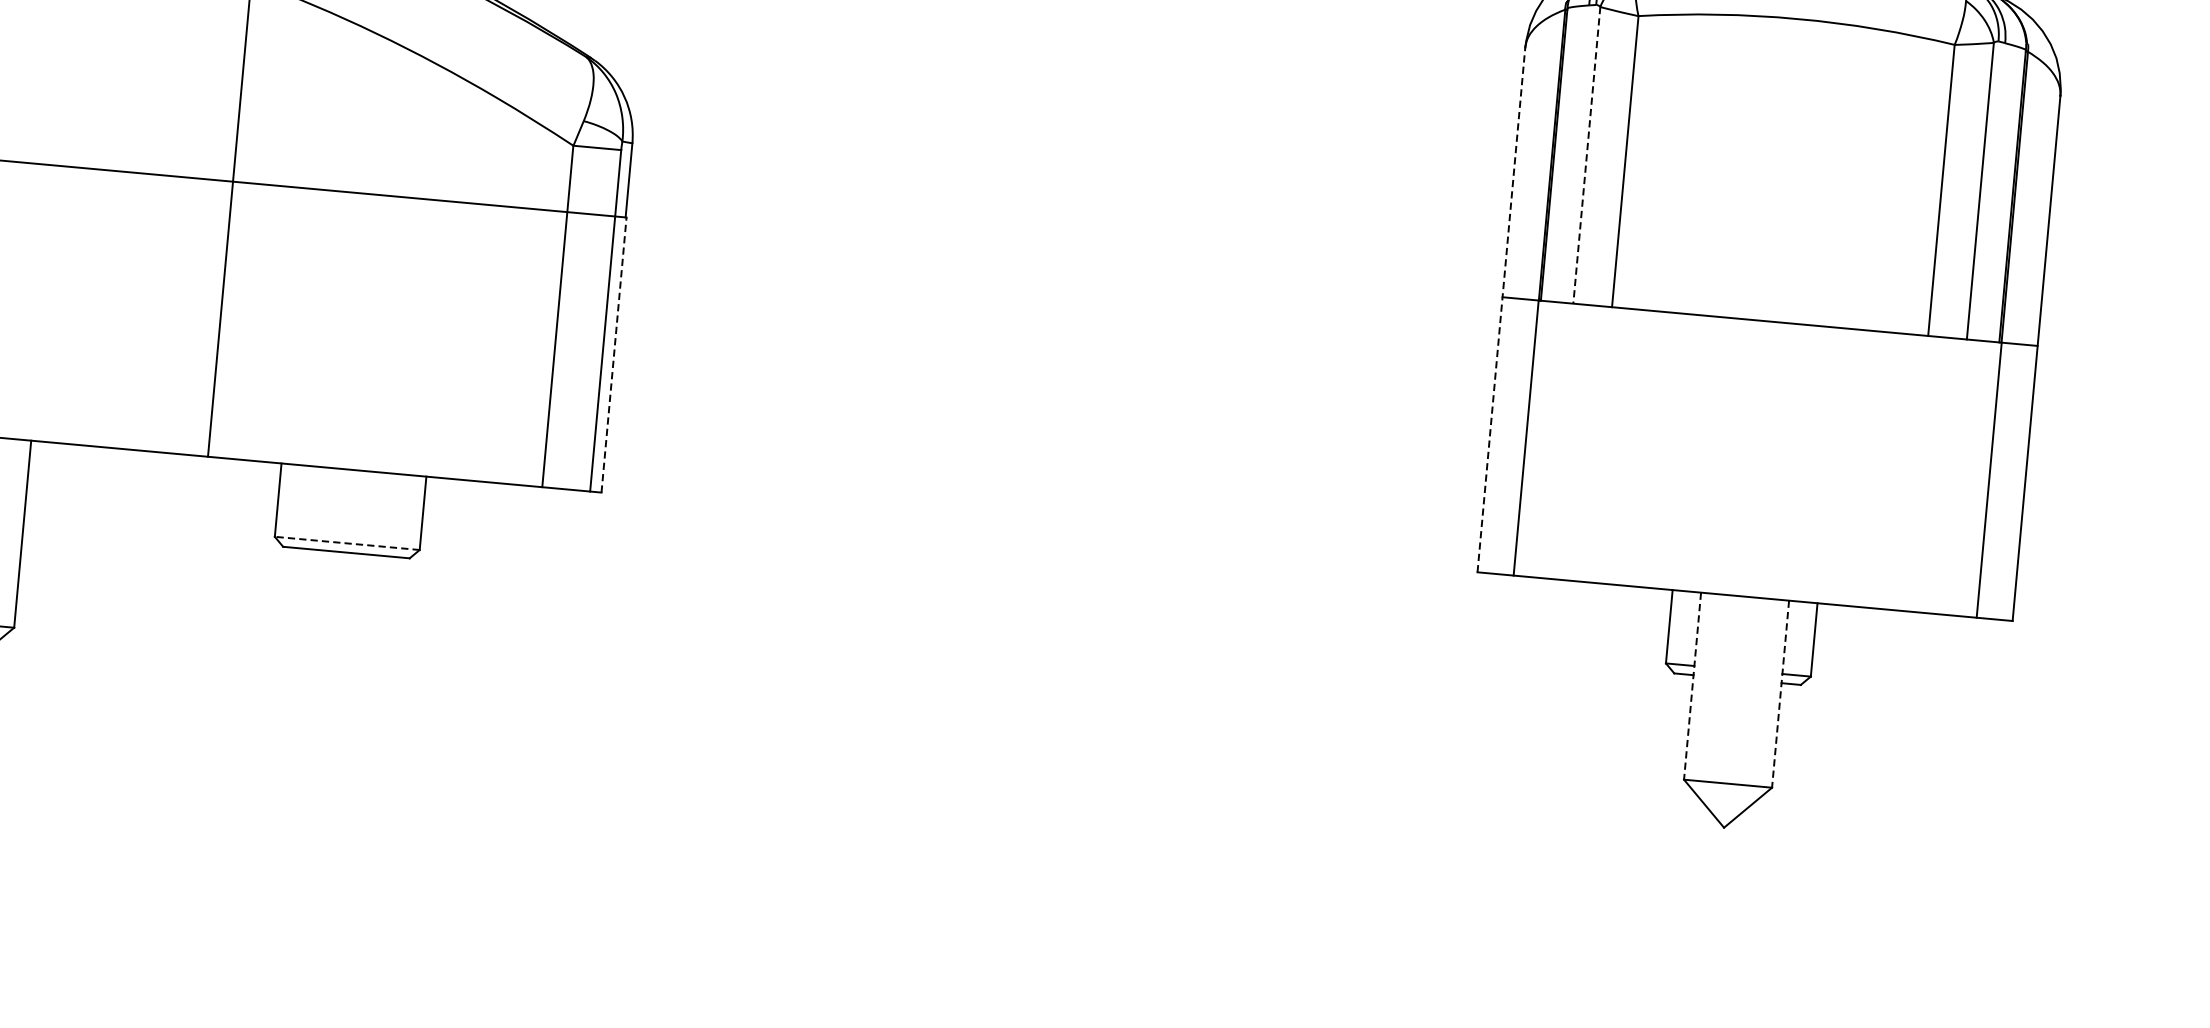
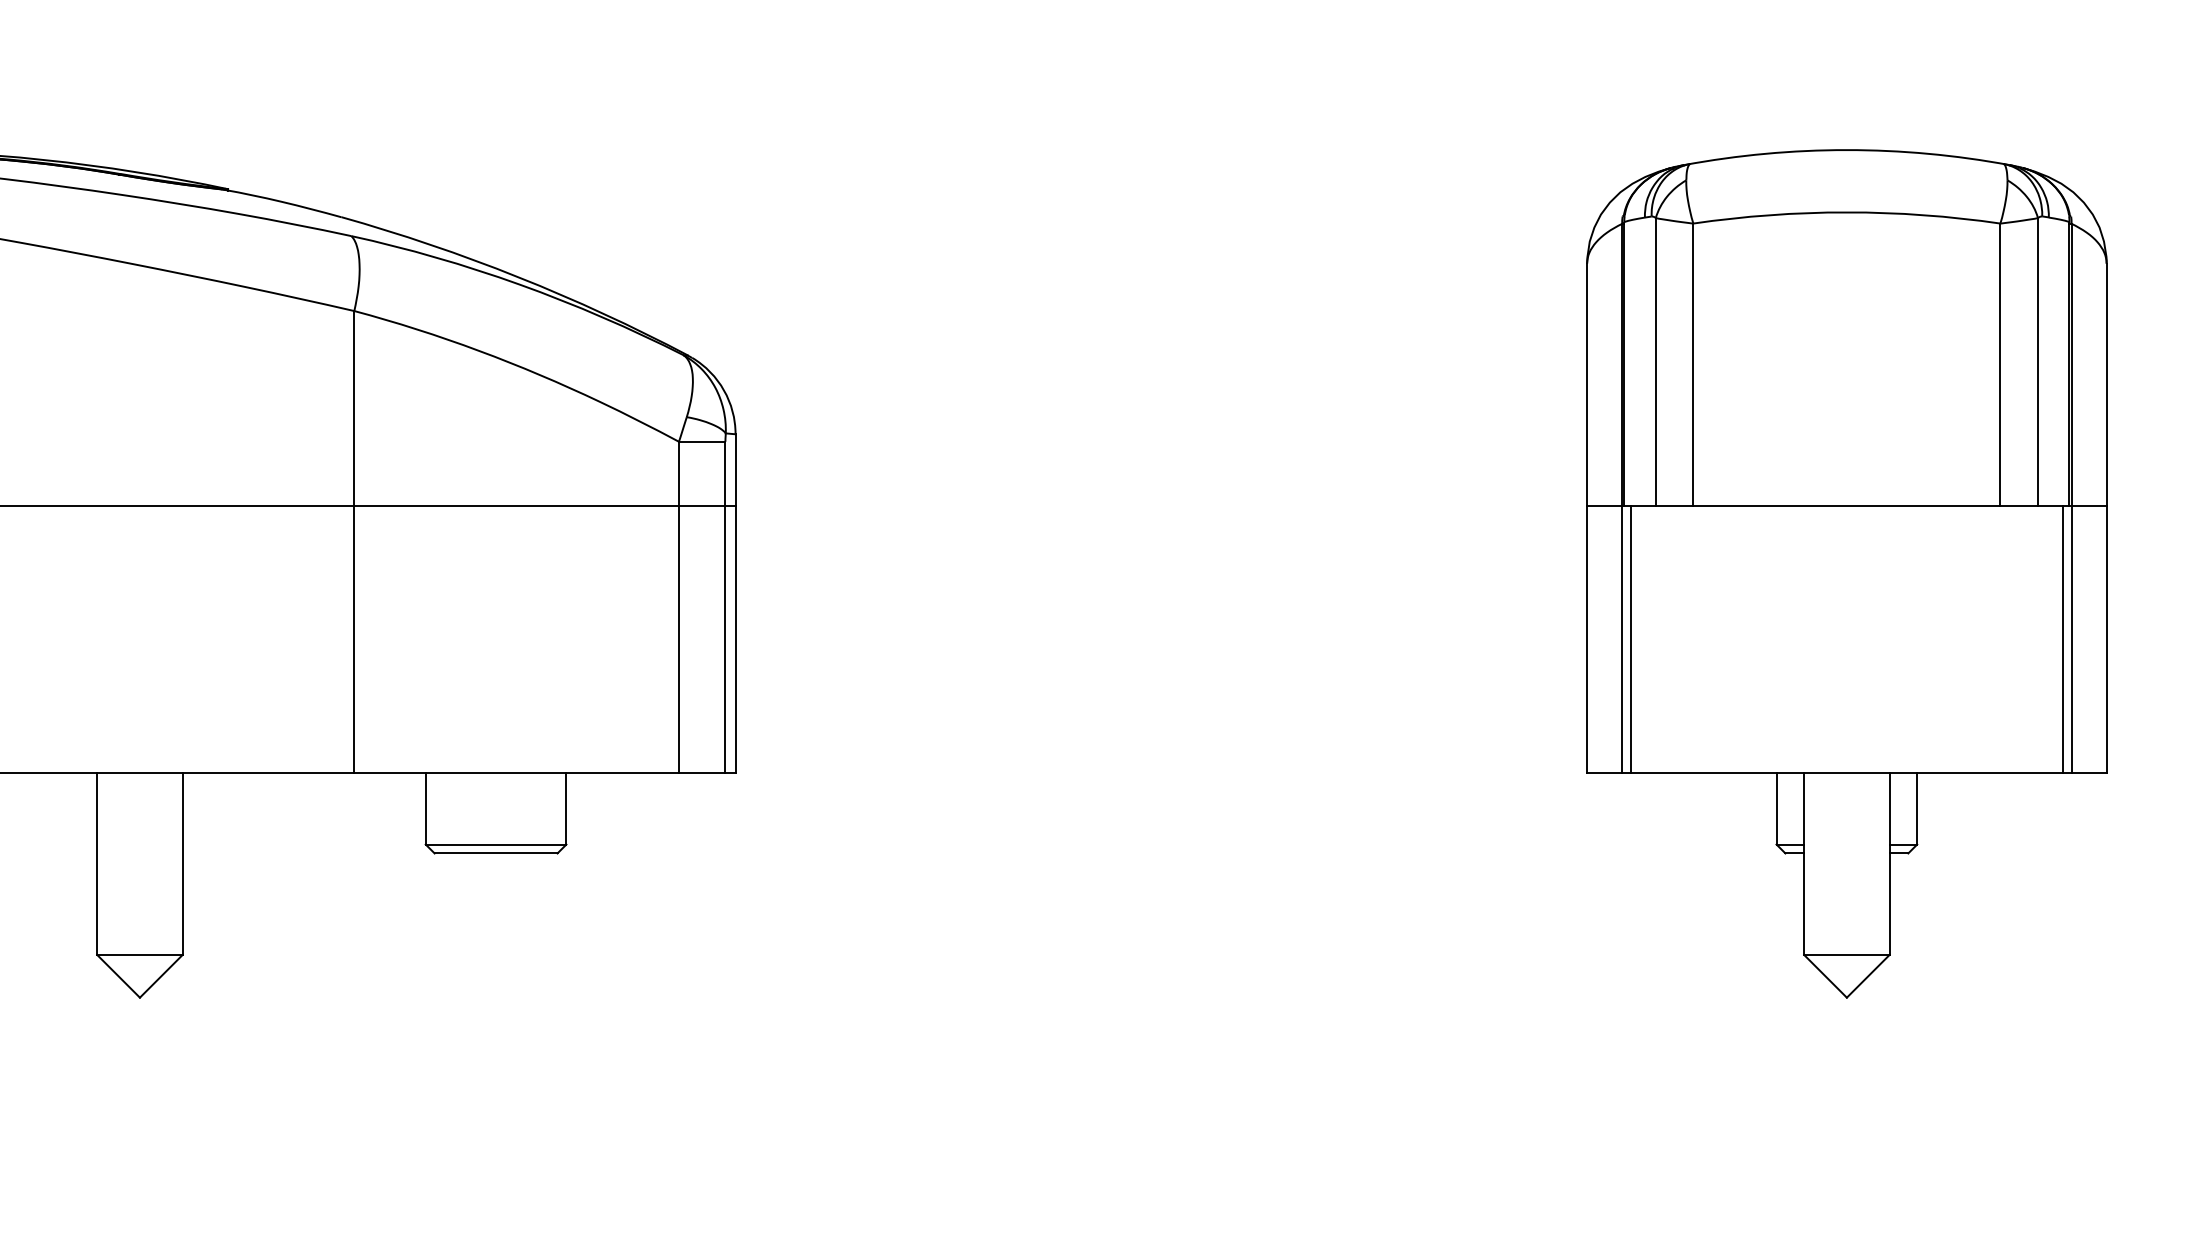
line: (1586, 155) -> (1655, 362), dashed -> solid
line: (1501, 309) -> (1587, 518), dashed -> solid
line: (614, 354) -> (736, 639), dashed -> solid
line: (1534, 438) -> (1630, 639), added
line: (1980, 479) -> (2063, 639), added
line: (346, 543) -> (495, 844), dashed -> solid
line: (1692, 686) -> (1804, 864), dashed -> solid
line: (1780, 694) -> (1889, 864), dashed -> solid

